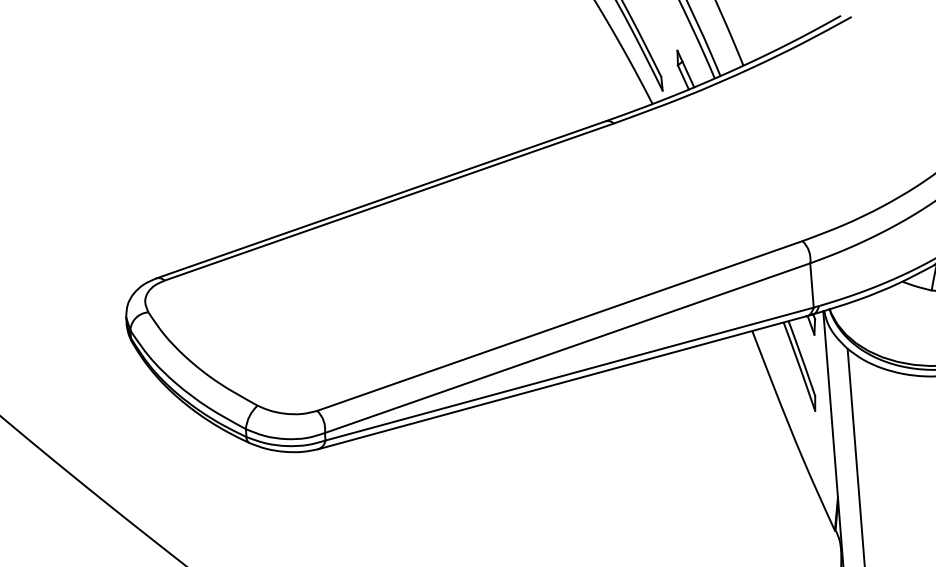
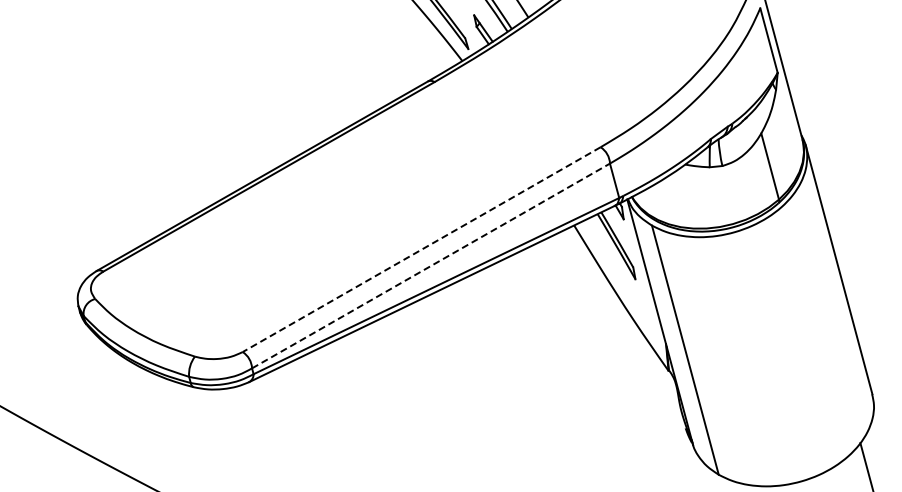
line: (559, 325) -> (421, 249), solid -> dashed
line: (568, 347) -> (431, 265), solid -> dashed

